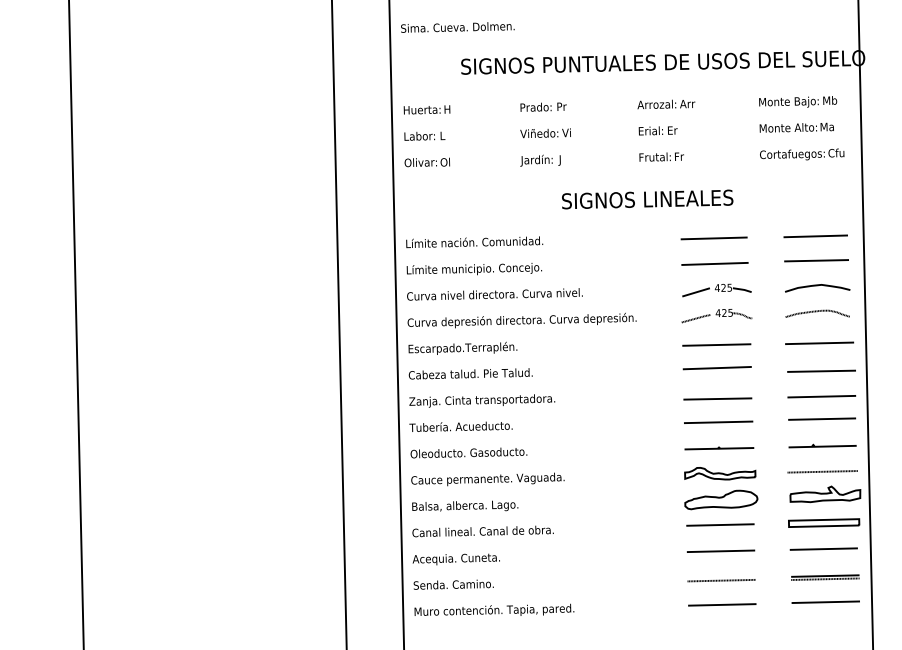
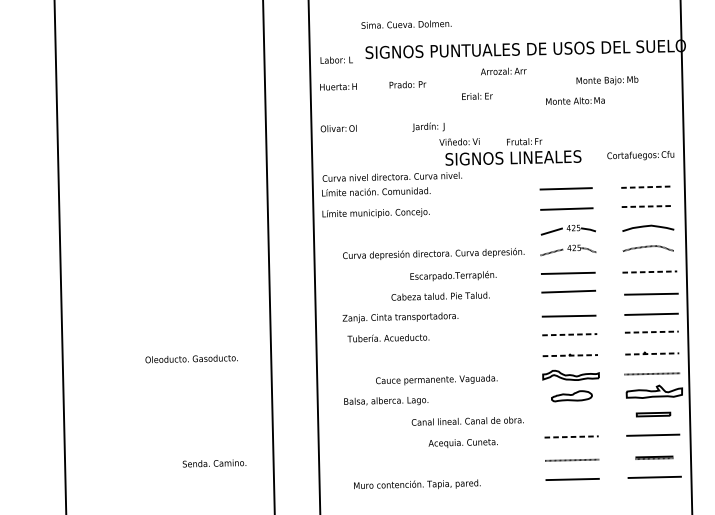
text: (457, 27) -> (406, 24), moved
text: (798, 101) -> (607, 80), moved
text: (666, 104) -> (503, 71), moved
text: (543, 106) -> (407, 84), moved
text: (796, 127) -> (575, 100), moved
text: (657, 130) -> (476, 96), moved
text: (545, 133) -> (459, 142), moved
text: (424, 135) -> (336, 59), moved
text: (802, 154) -> (641, 155), moved
text: (661, 156) -> (524, 141), moved
line: (816, 236) -> (647, 187), solid -> dashed
line: (817, 260) -> (648, 206), solid -> dashed
text: (494, 294) -> (391, 177), moved
text: (521, 320) -> (433, 253), moved
line: (819, 343) -> (649, 272), solid -> dashed
text: (462, 347) -> (453, 275), moved
text: (470, 373) -> (440, 295), moved
text: (482, 400) -> (400, 317), moved
line: (822, 419) -> (652, 332), solid -> dashed
line: (718, 422) -> (569, 334), solid -> dashed
text: (460, 426) -> (388, 337), moved
line: (823, 446) -> (652, 353), solid -> dashed
line: (719, 448) -> (570, 355), solid -> dashed
text: (468, 452) -> (191, 358), moved
text: (487, 479) -> (436, 380), moved
part: (721, 499) -> (572, 395), size x0.7
text: (465, 505) -> (386, 400), moved
part: (824, 522) -> (653, 414), size x0.6
line: (720, 524) -> (571, 415), removed
text: (482, 531) -> (467, 421), moved
line: (721, 551) -> (572, 437), solid -> dashed
text: (455, 559) -> (462, 443), moved
part: (825, 577) -> (654, 457), size x0.7
text: (453, 584) -> (214, 463), moved
text: (494, 609) -> (417, 483), moved

